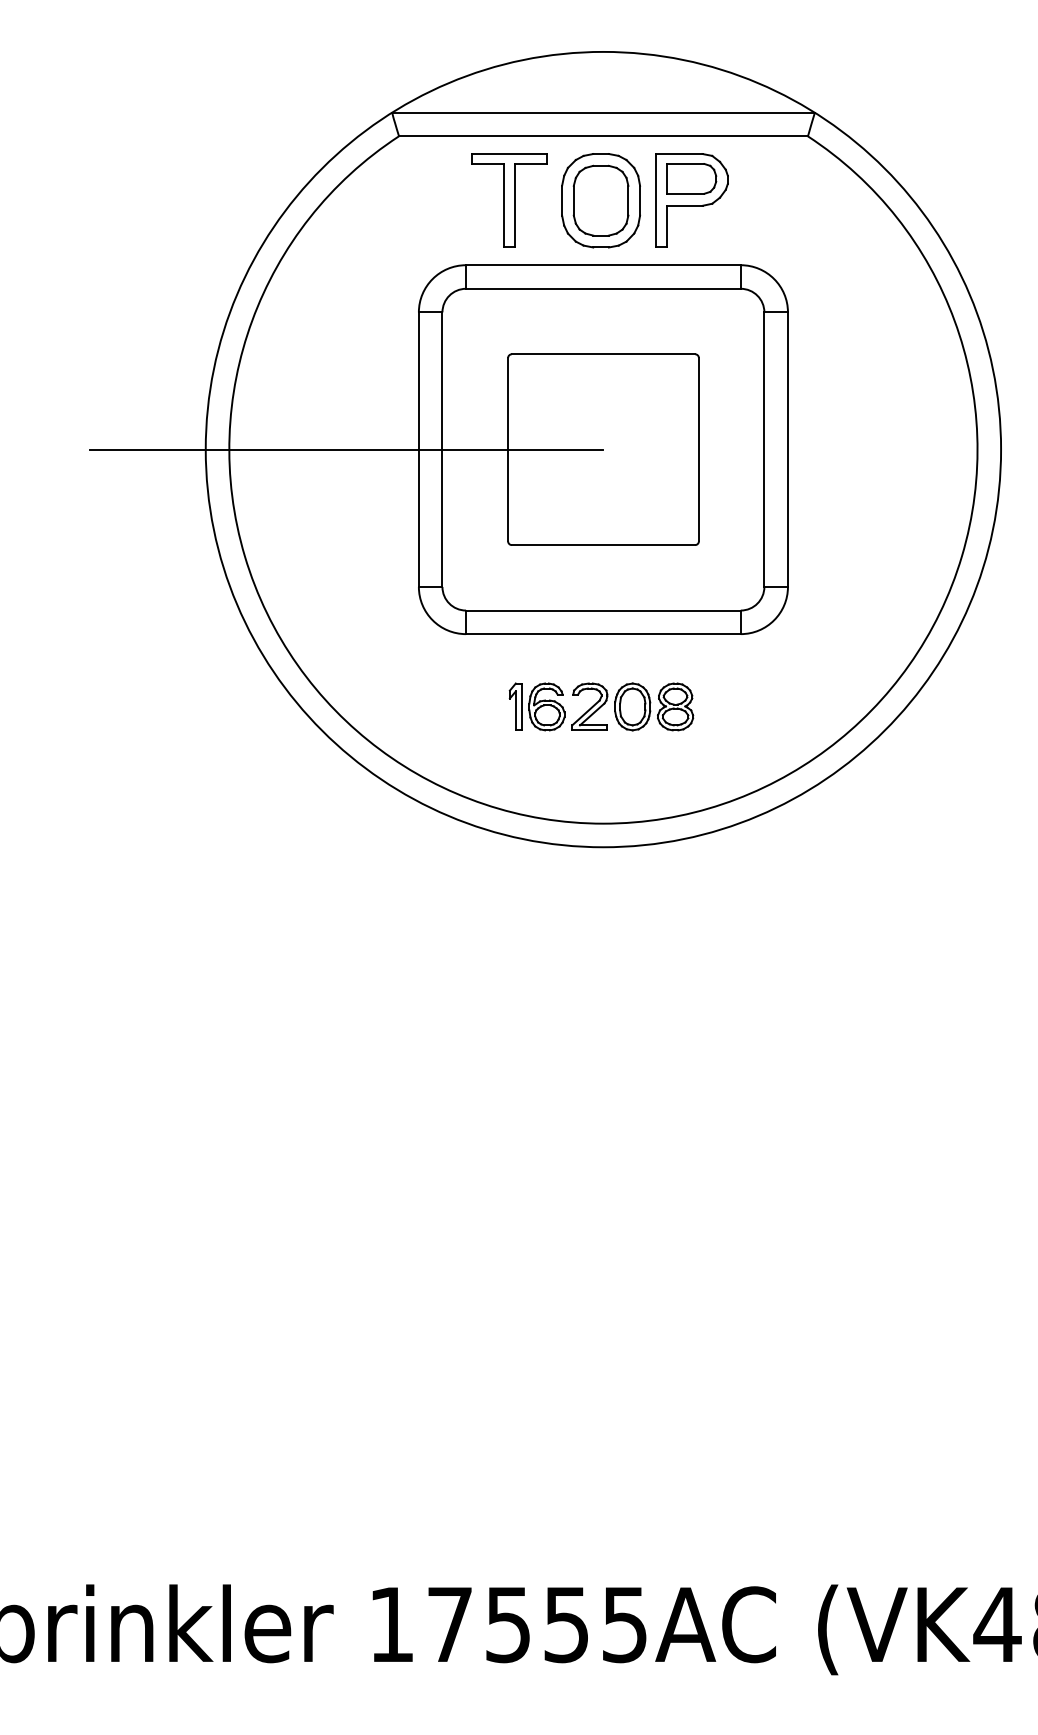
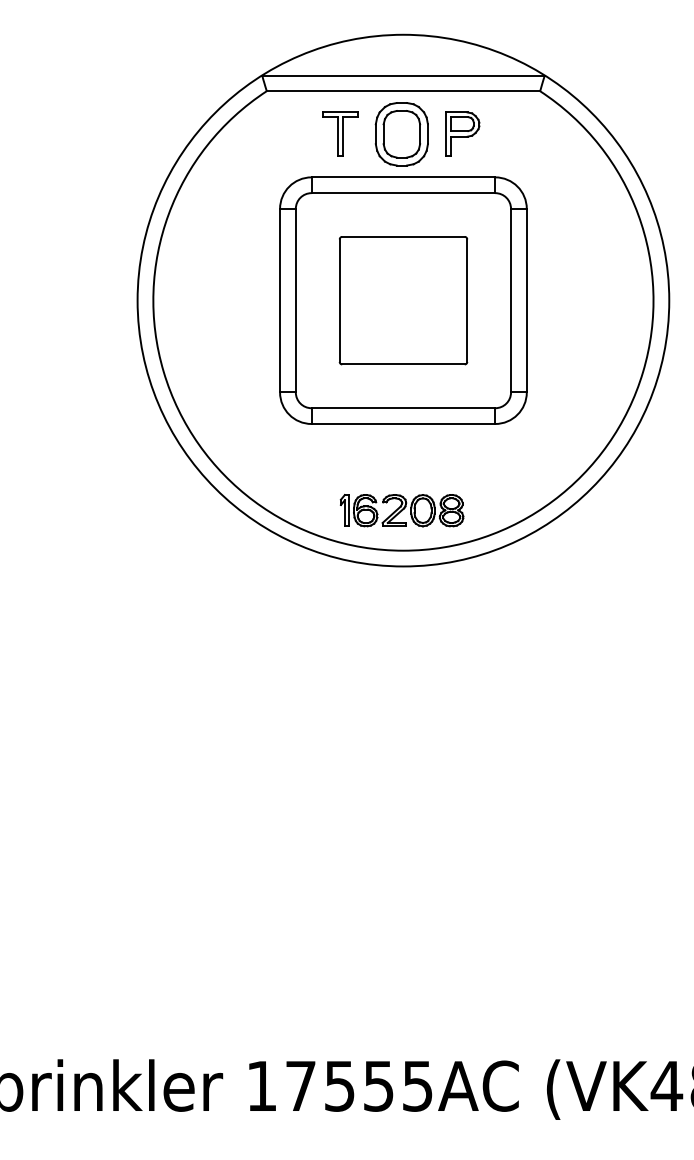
part: (509, 201) -> (340, 134), size x0.7
part: (691, 201) -> (462, 134), size x0.7
line: (346, 449) -> (231, 300), removed
part: (600, 706) -> (401, 510), moved

